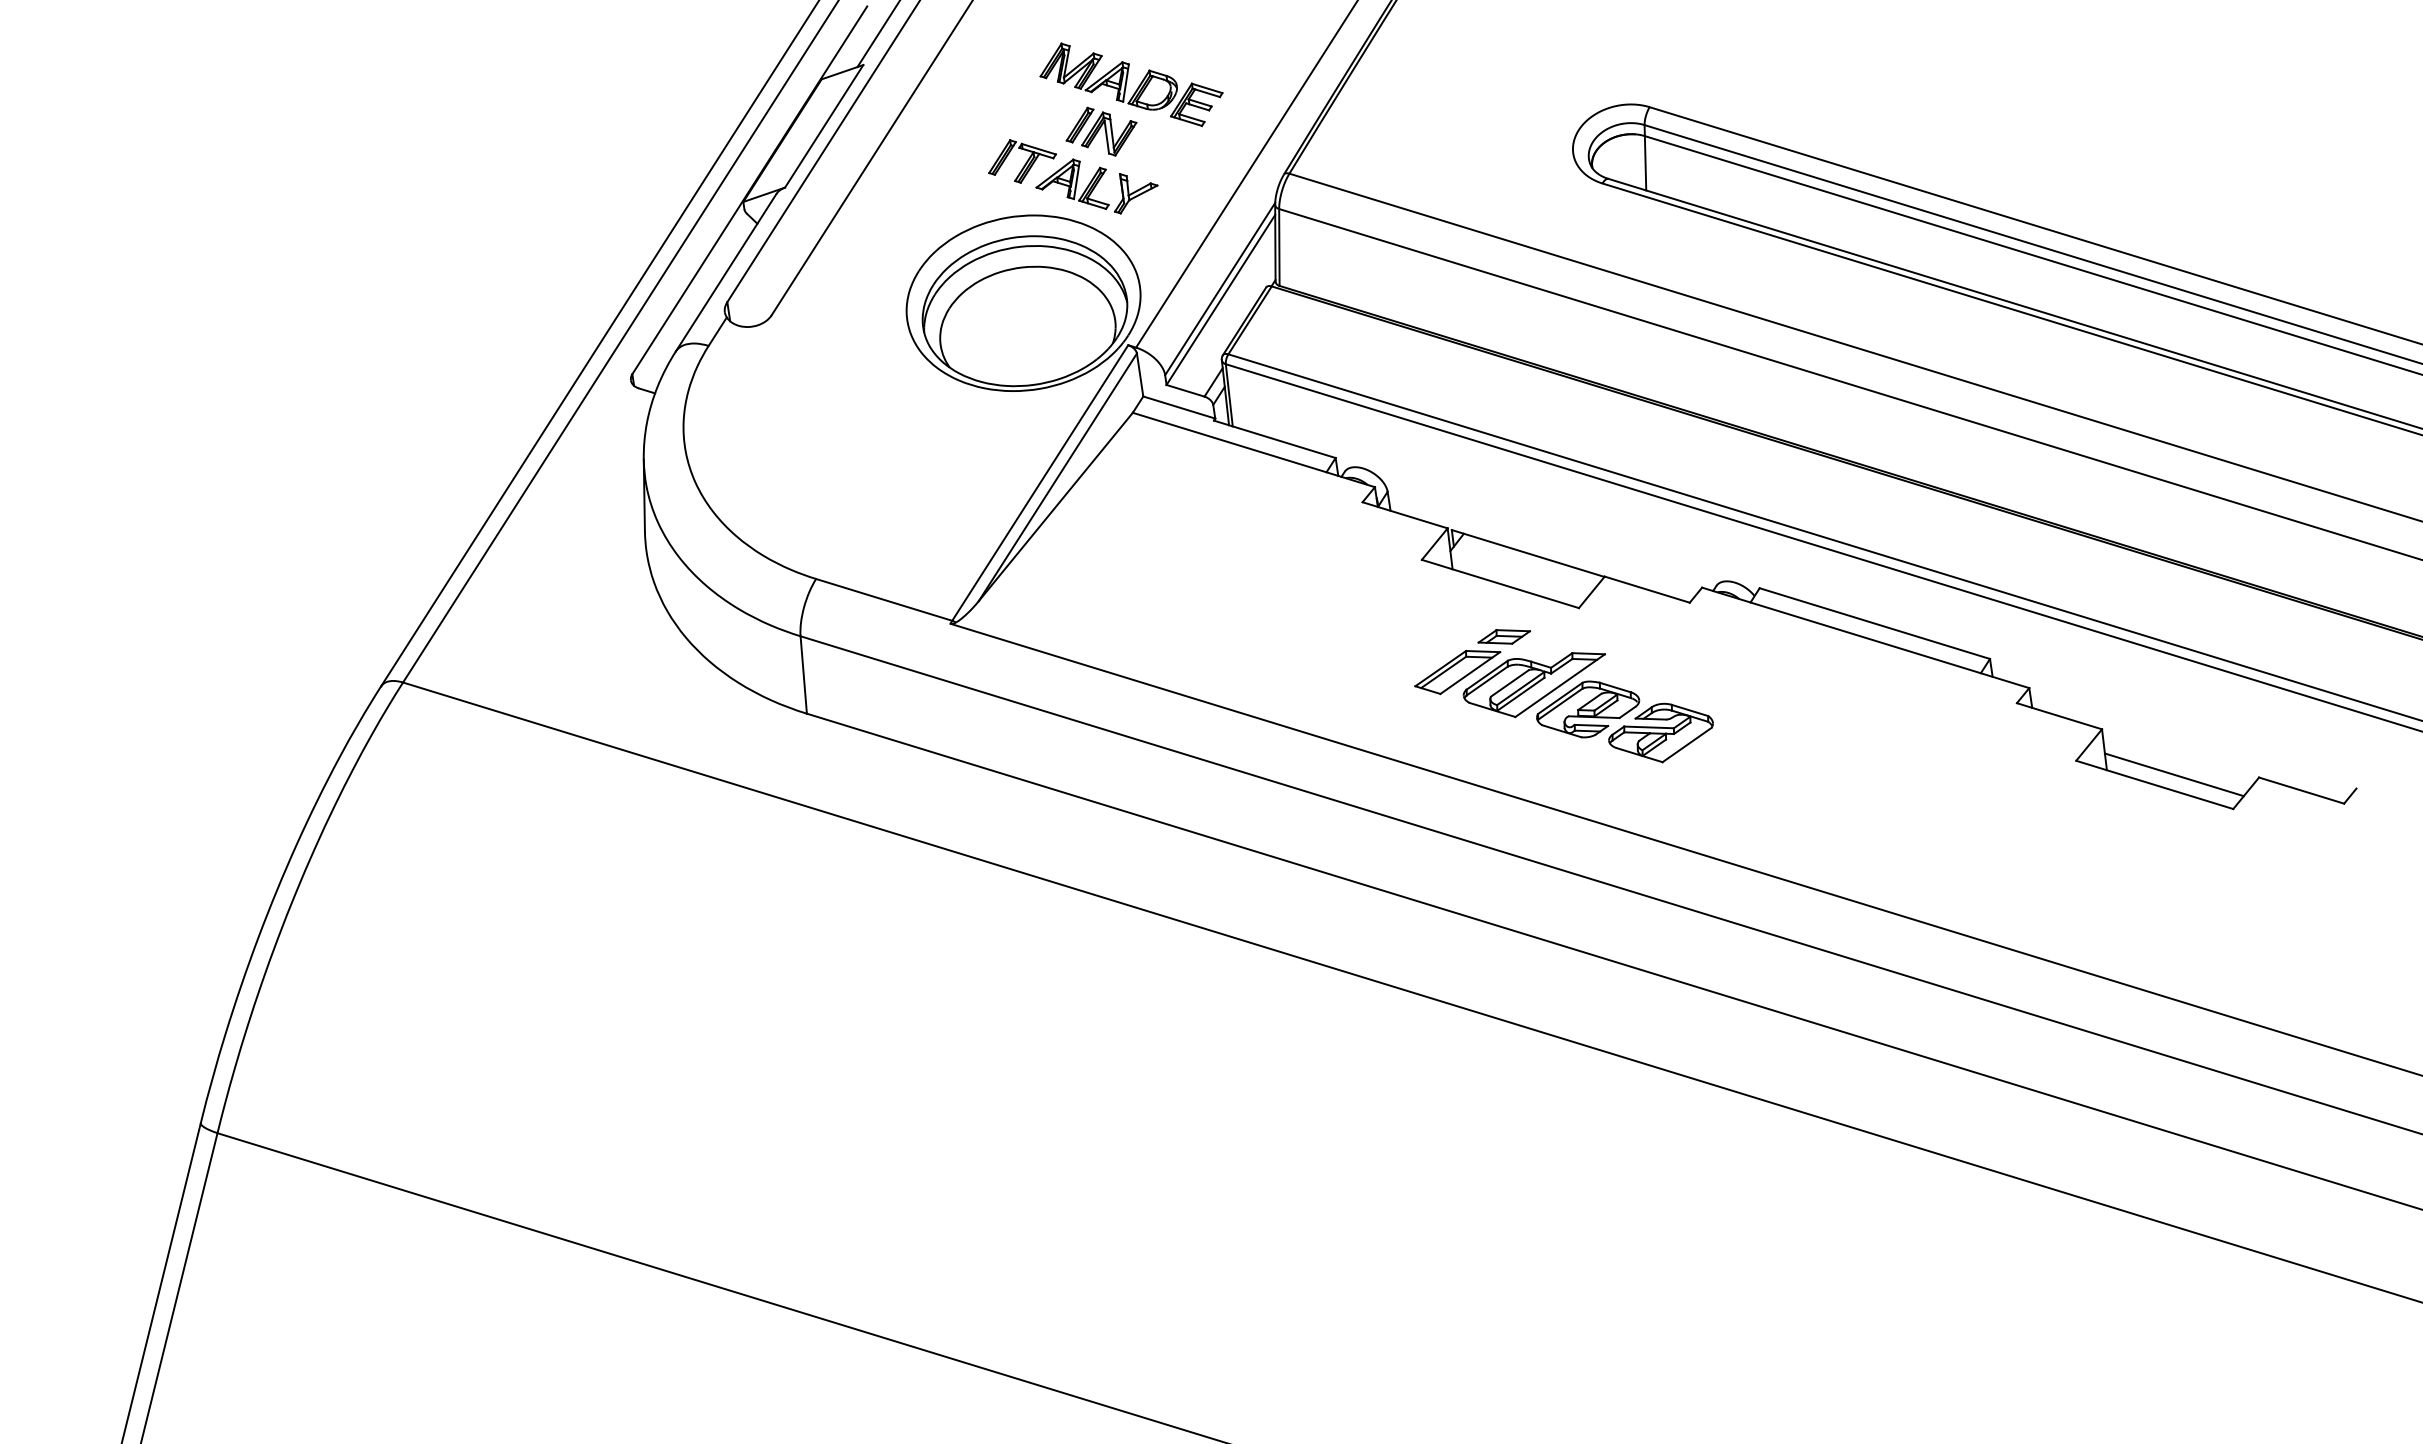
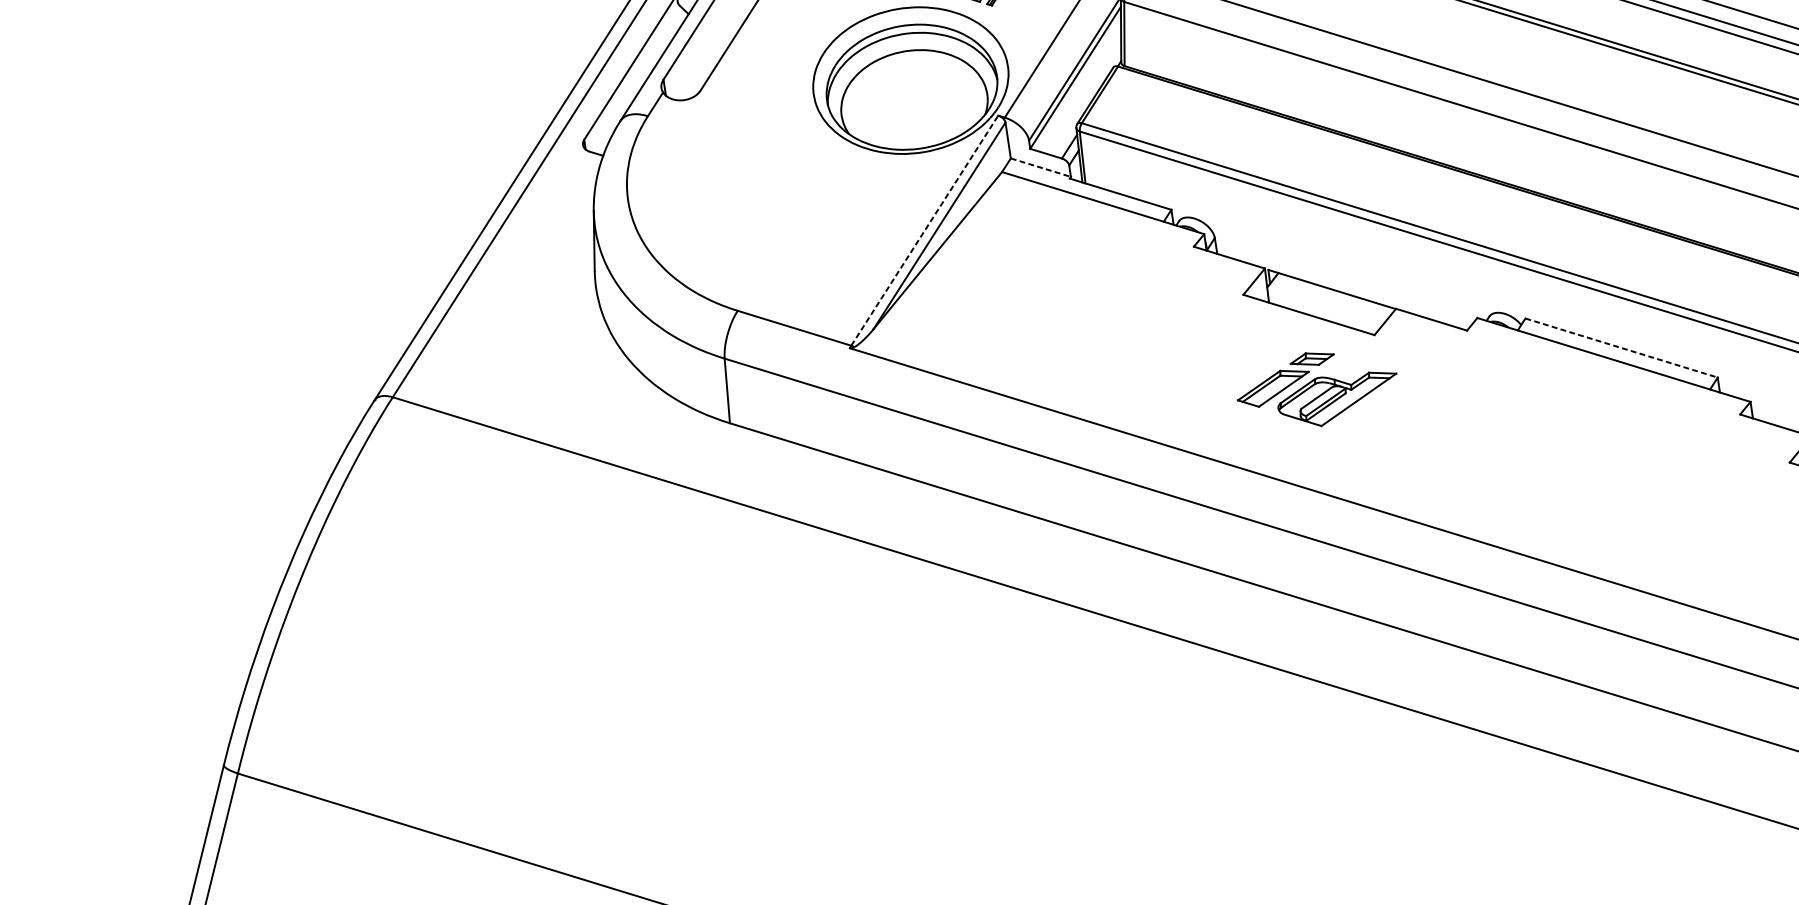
line: (1179, 407) -> (1041, 167), solid -> dashed
line: (1040, 482) -> (924, 230), solid -> dashed
line: (1875, 623) -> (1622, 347), solid -> dashed
part: (1624, 721) -> (1412, 429), removed

